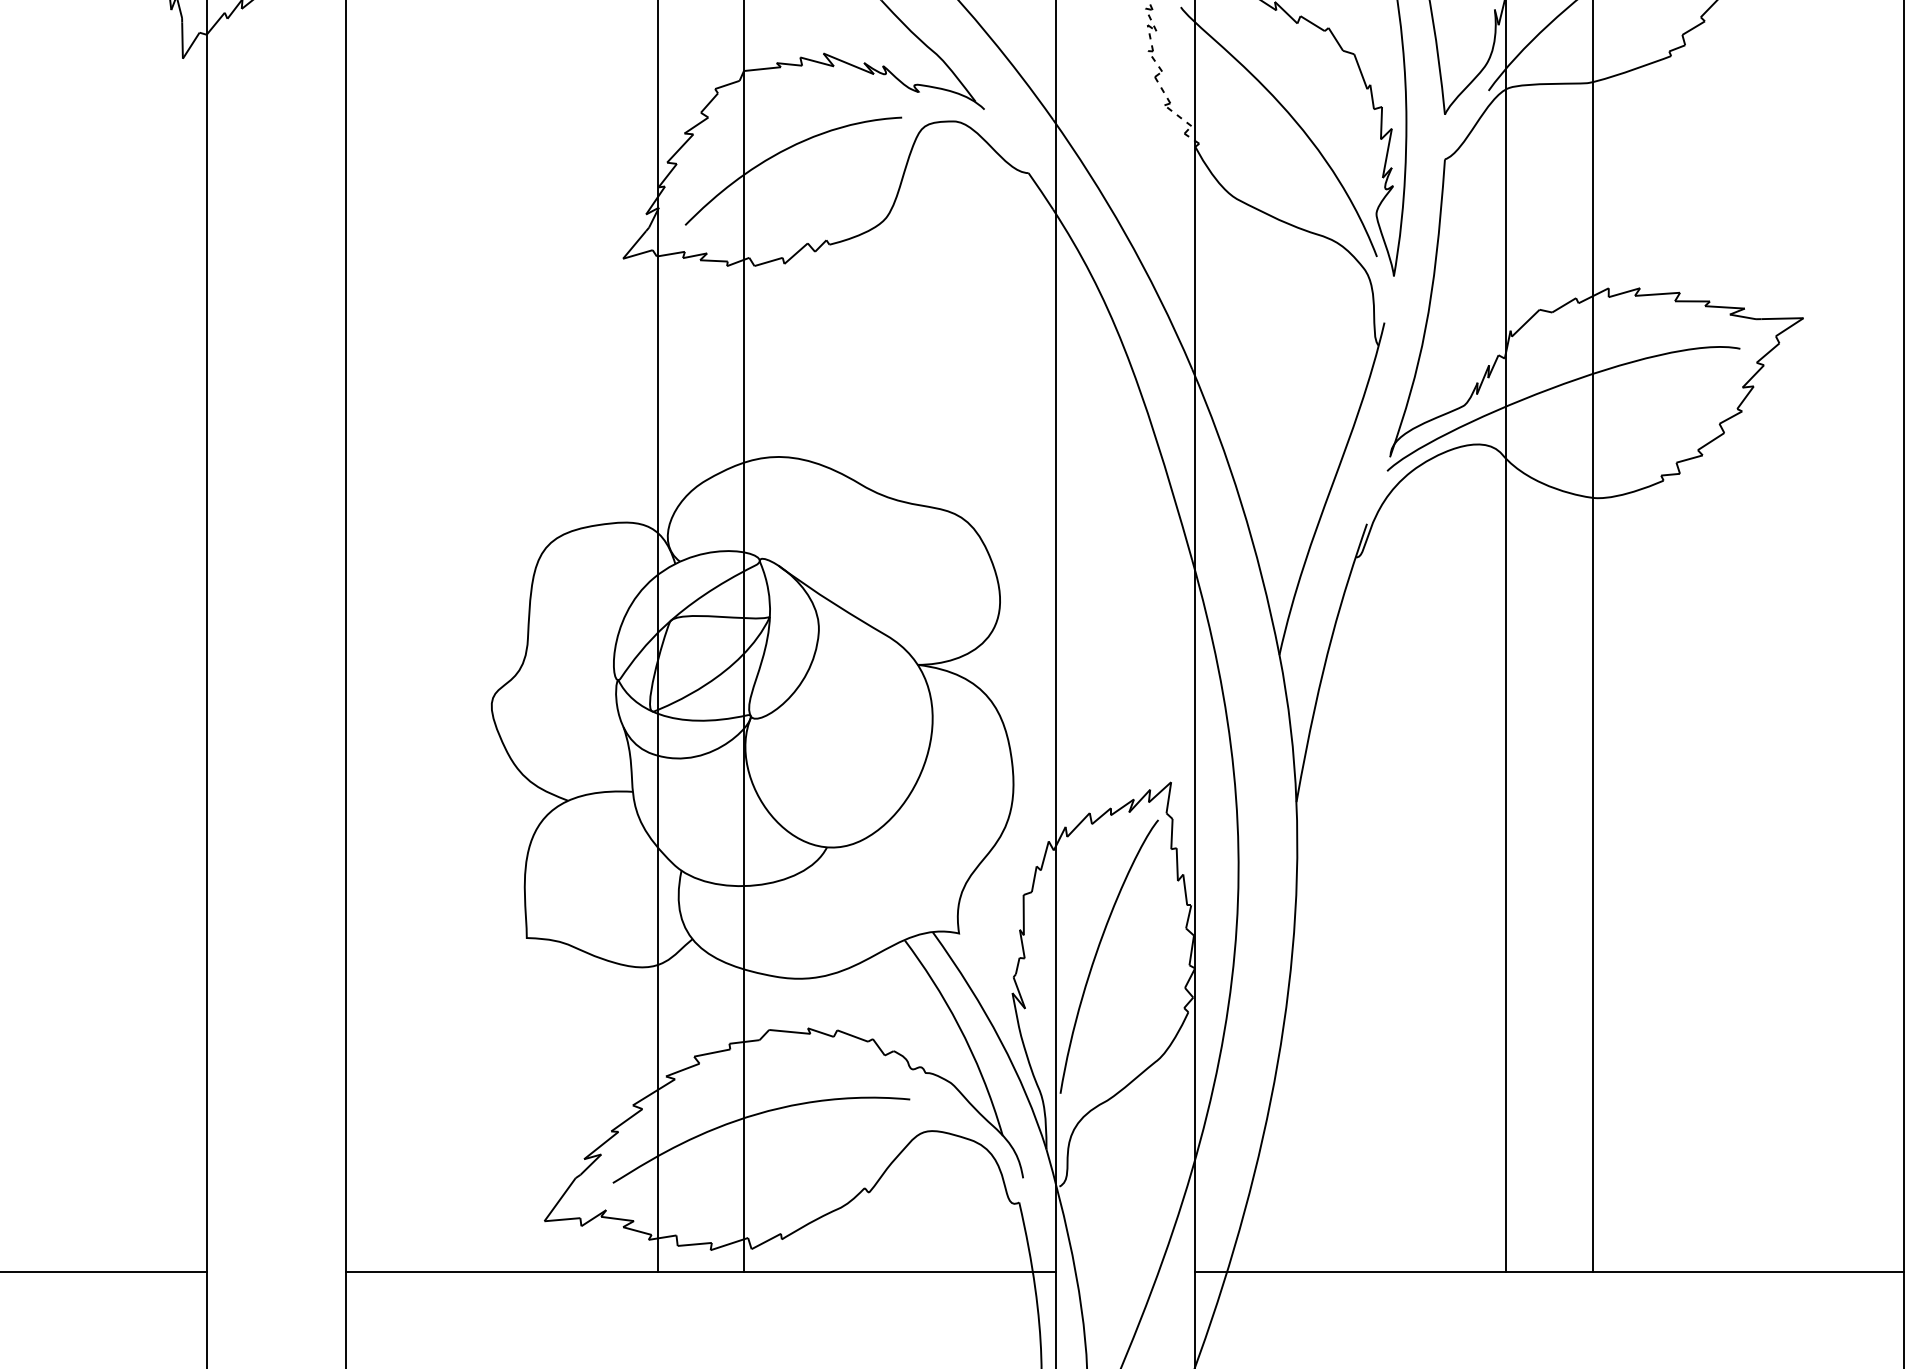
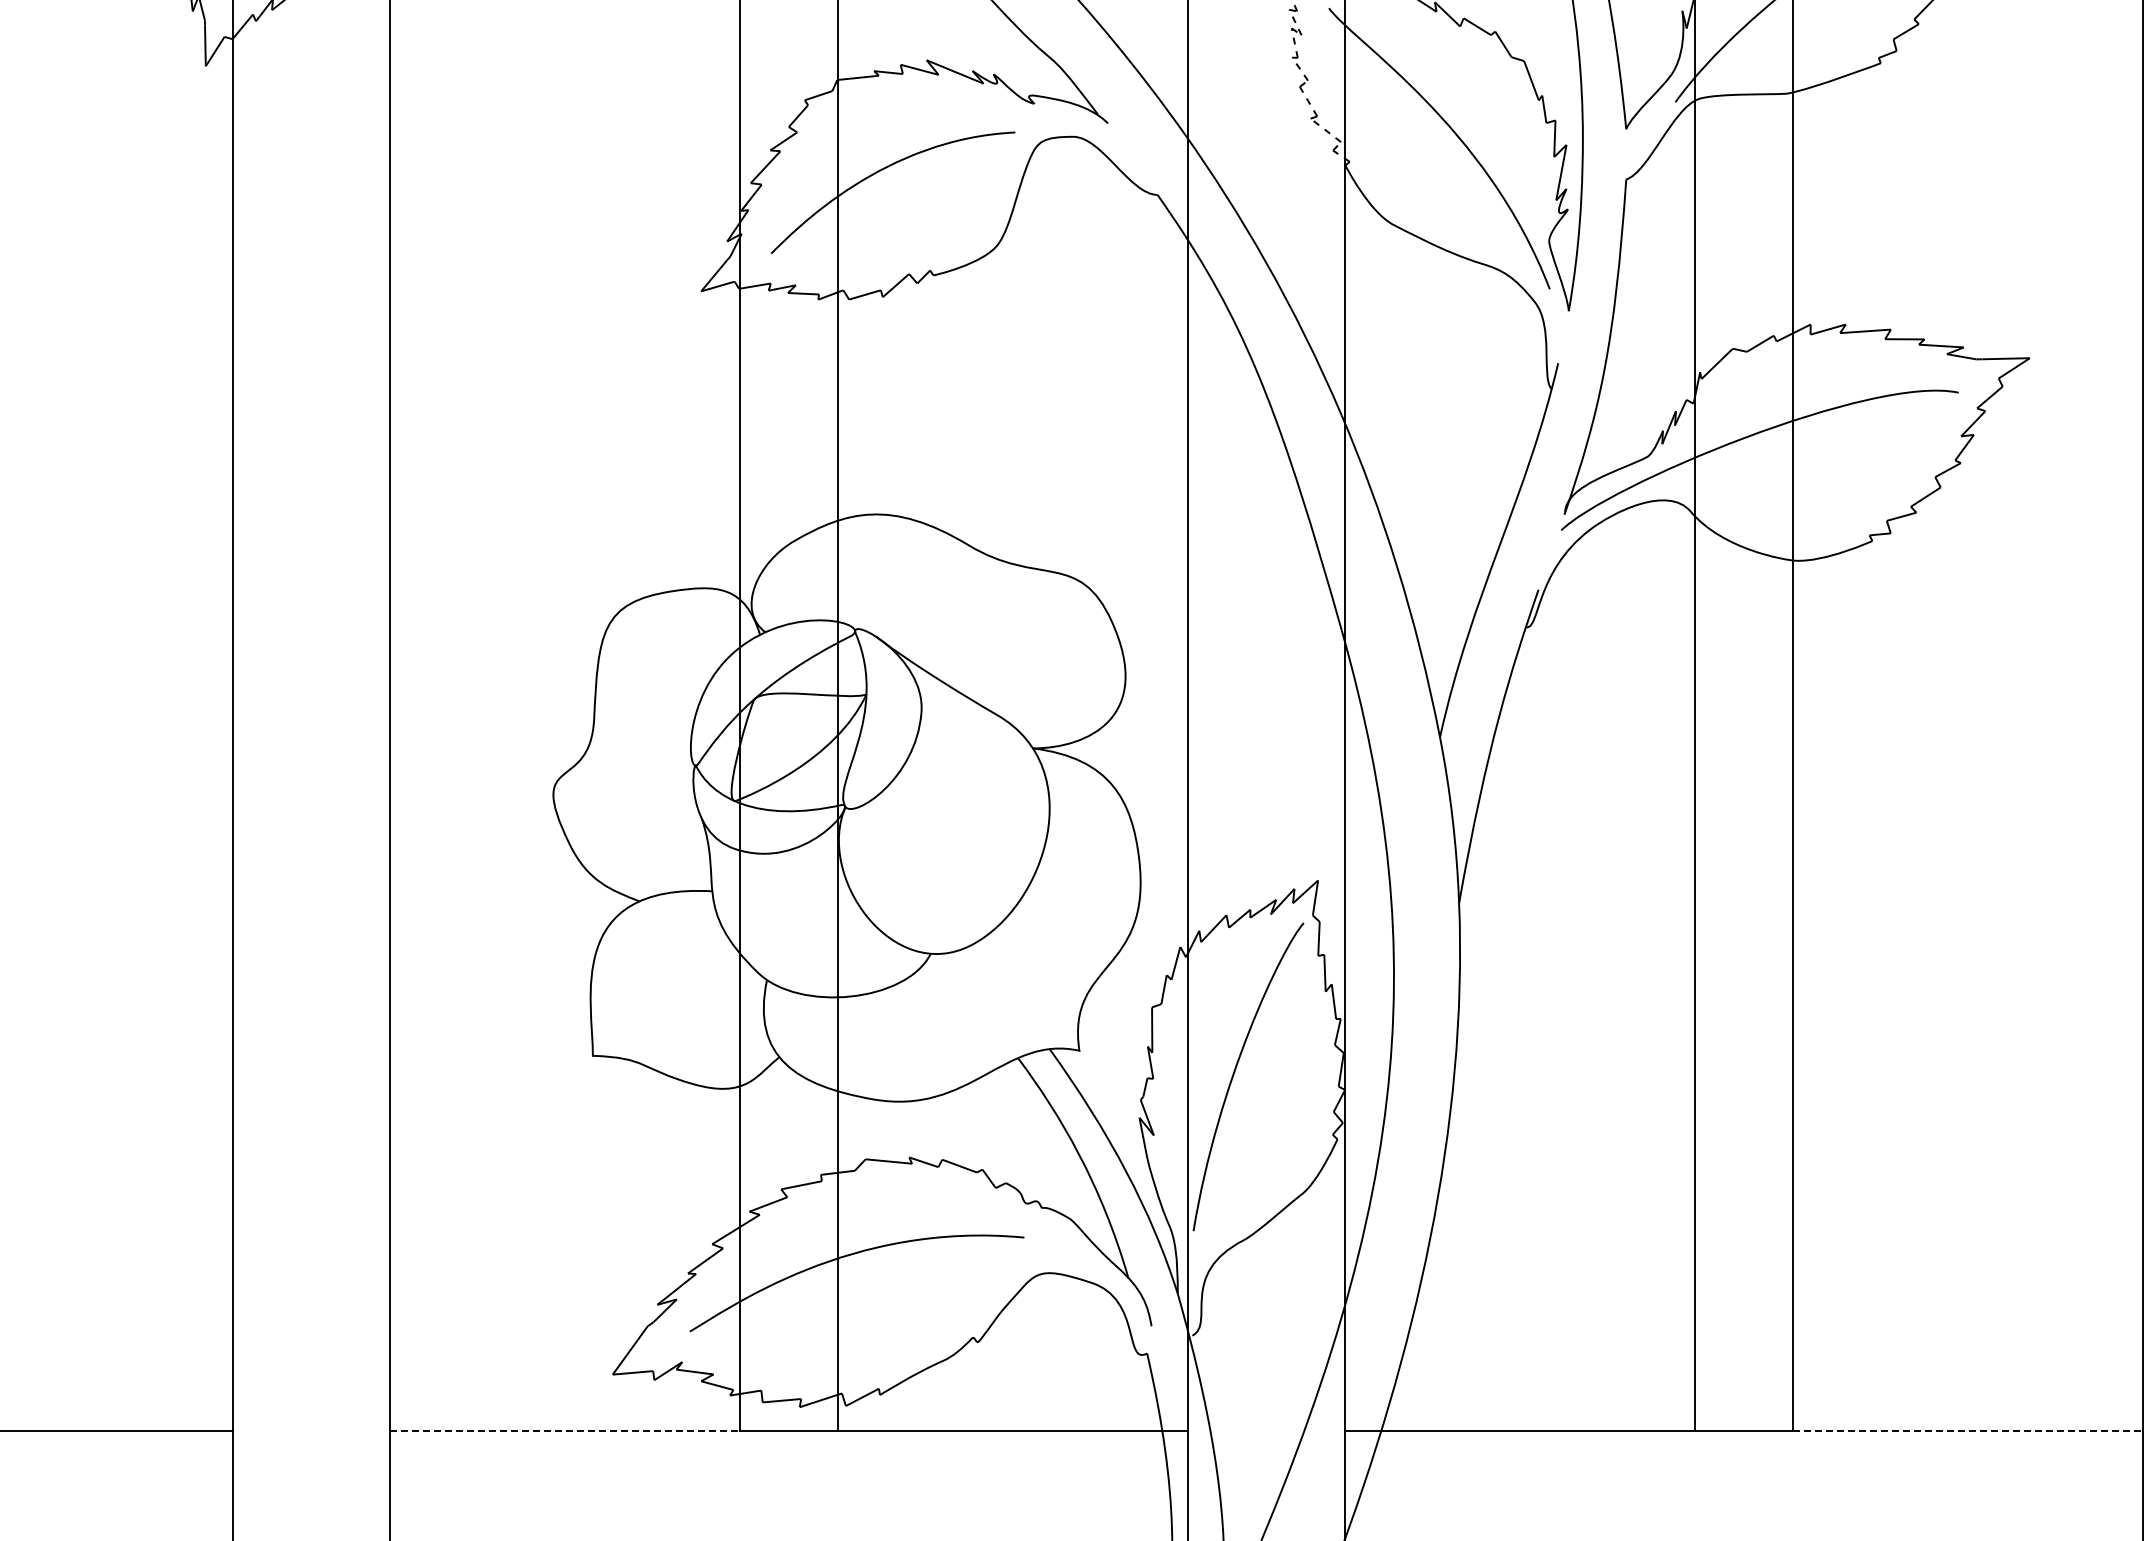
line: (502, 1271) -> (565, 1431), solid -> dashed
line: (1749, 1271) -> (1968, 1431), solid -> dashed

